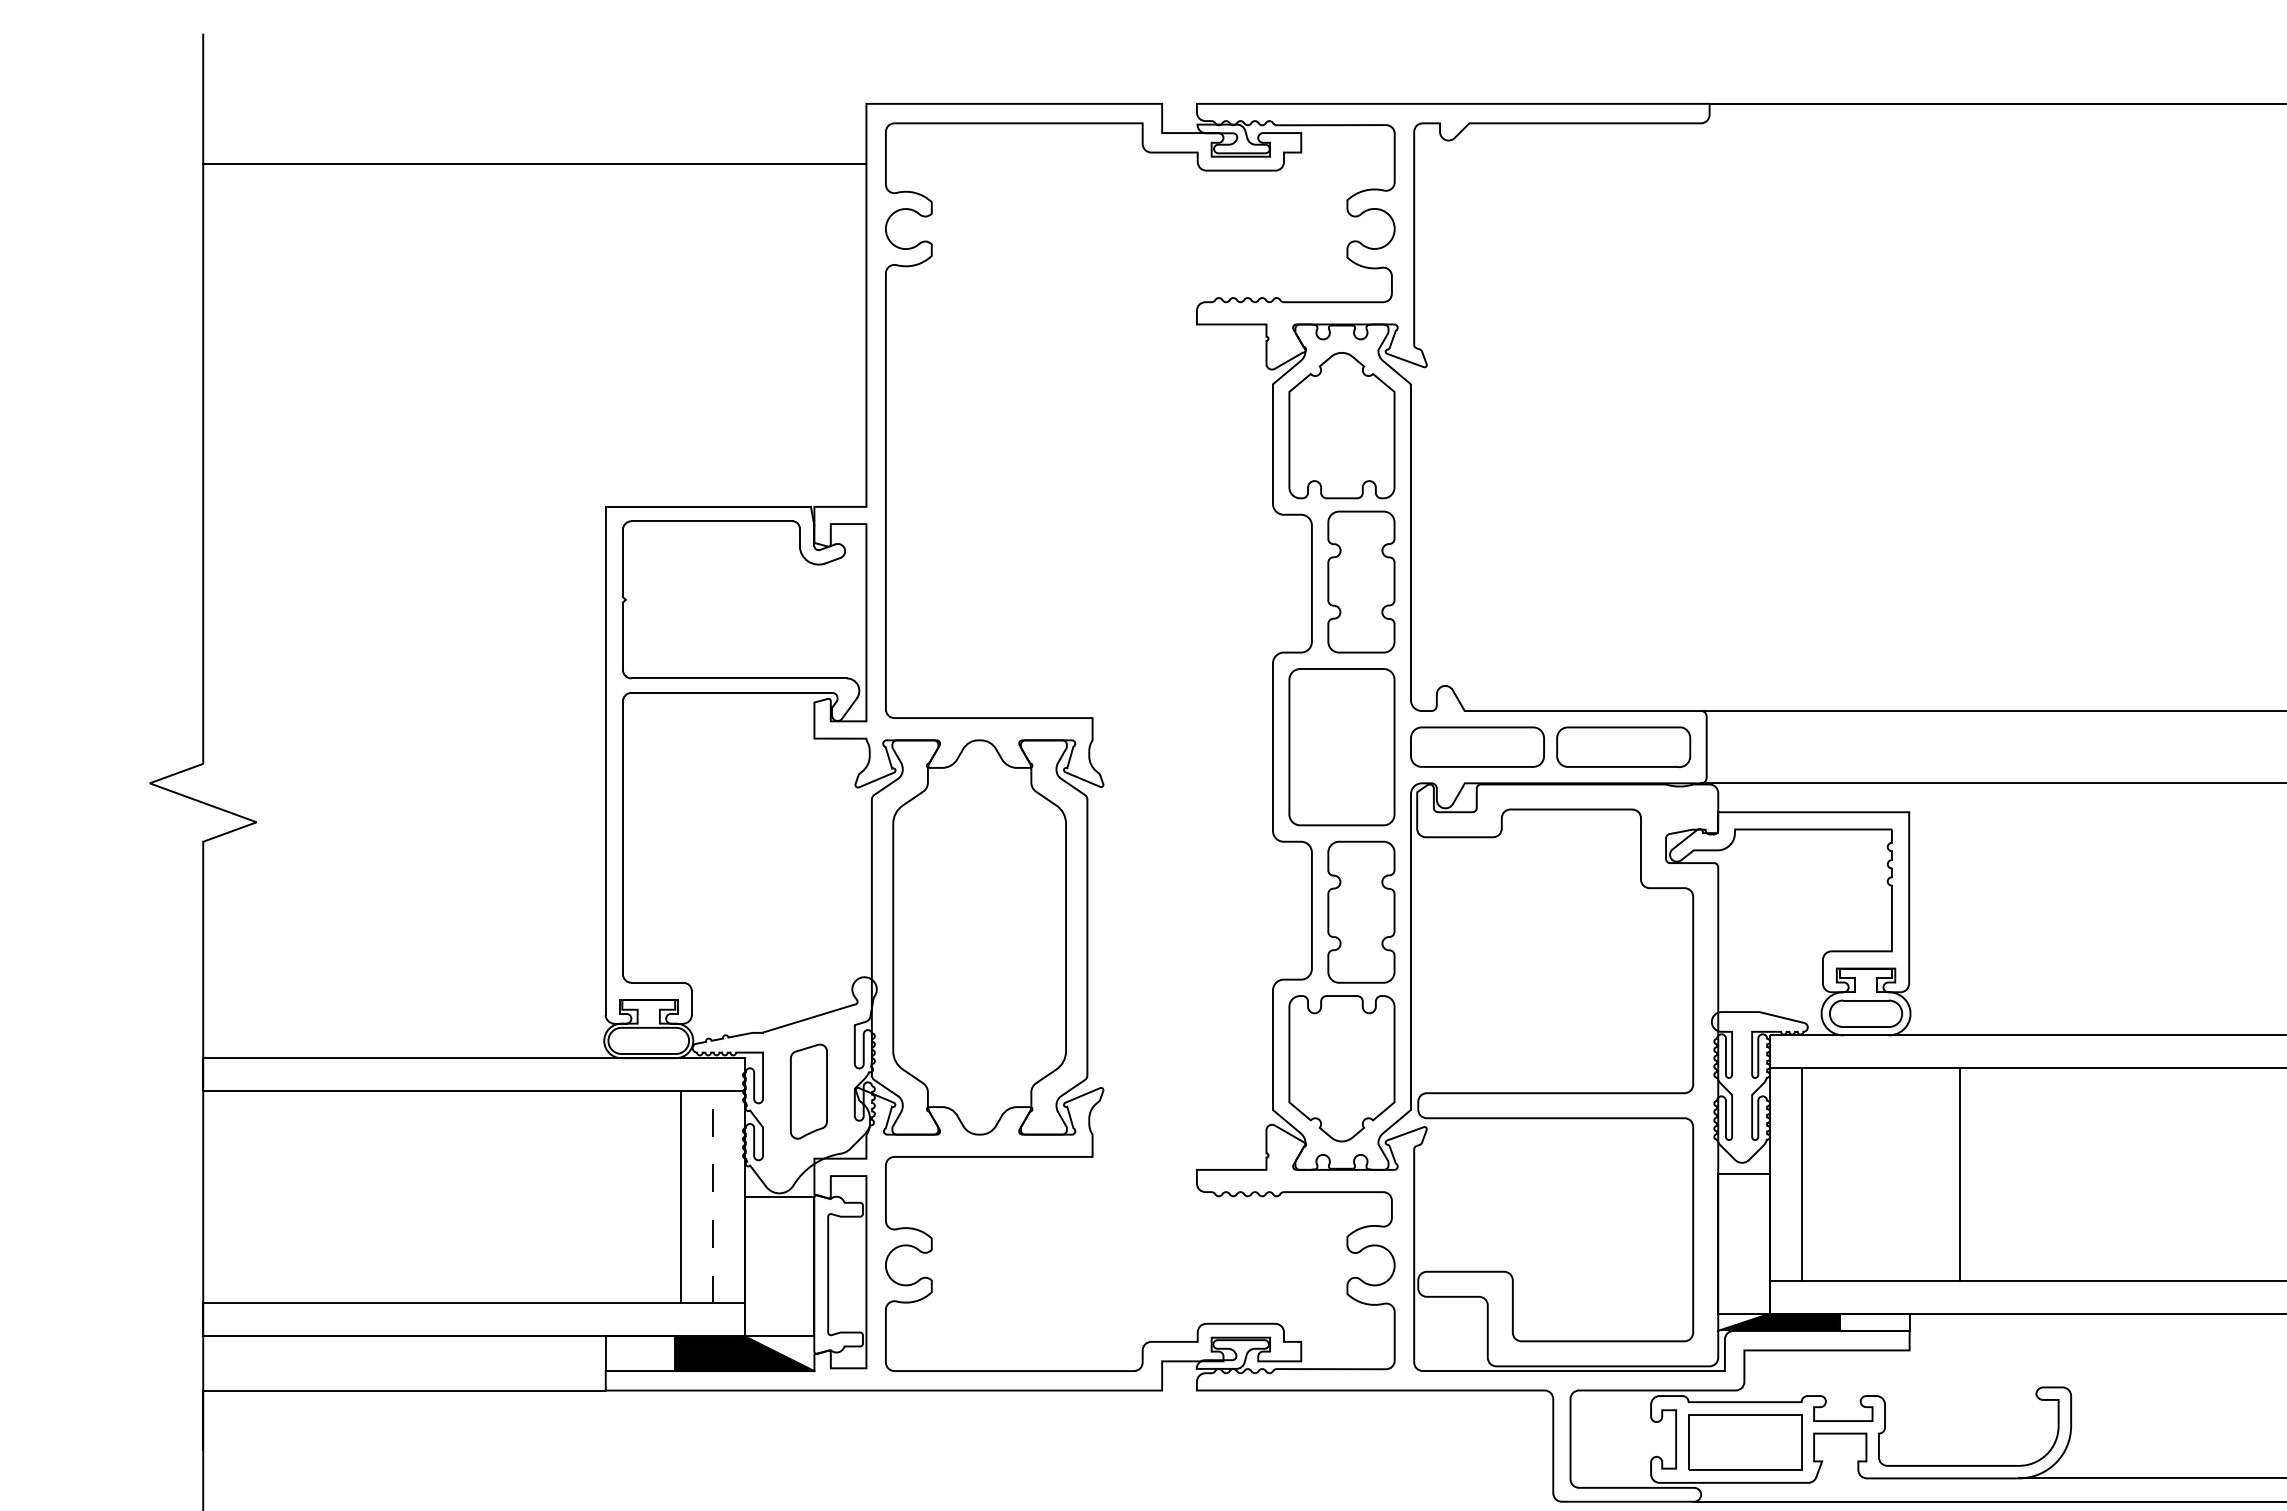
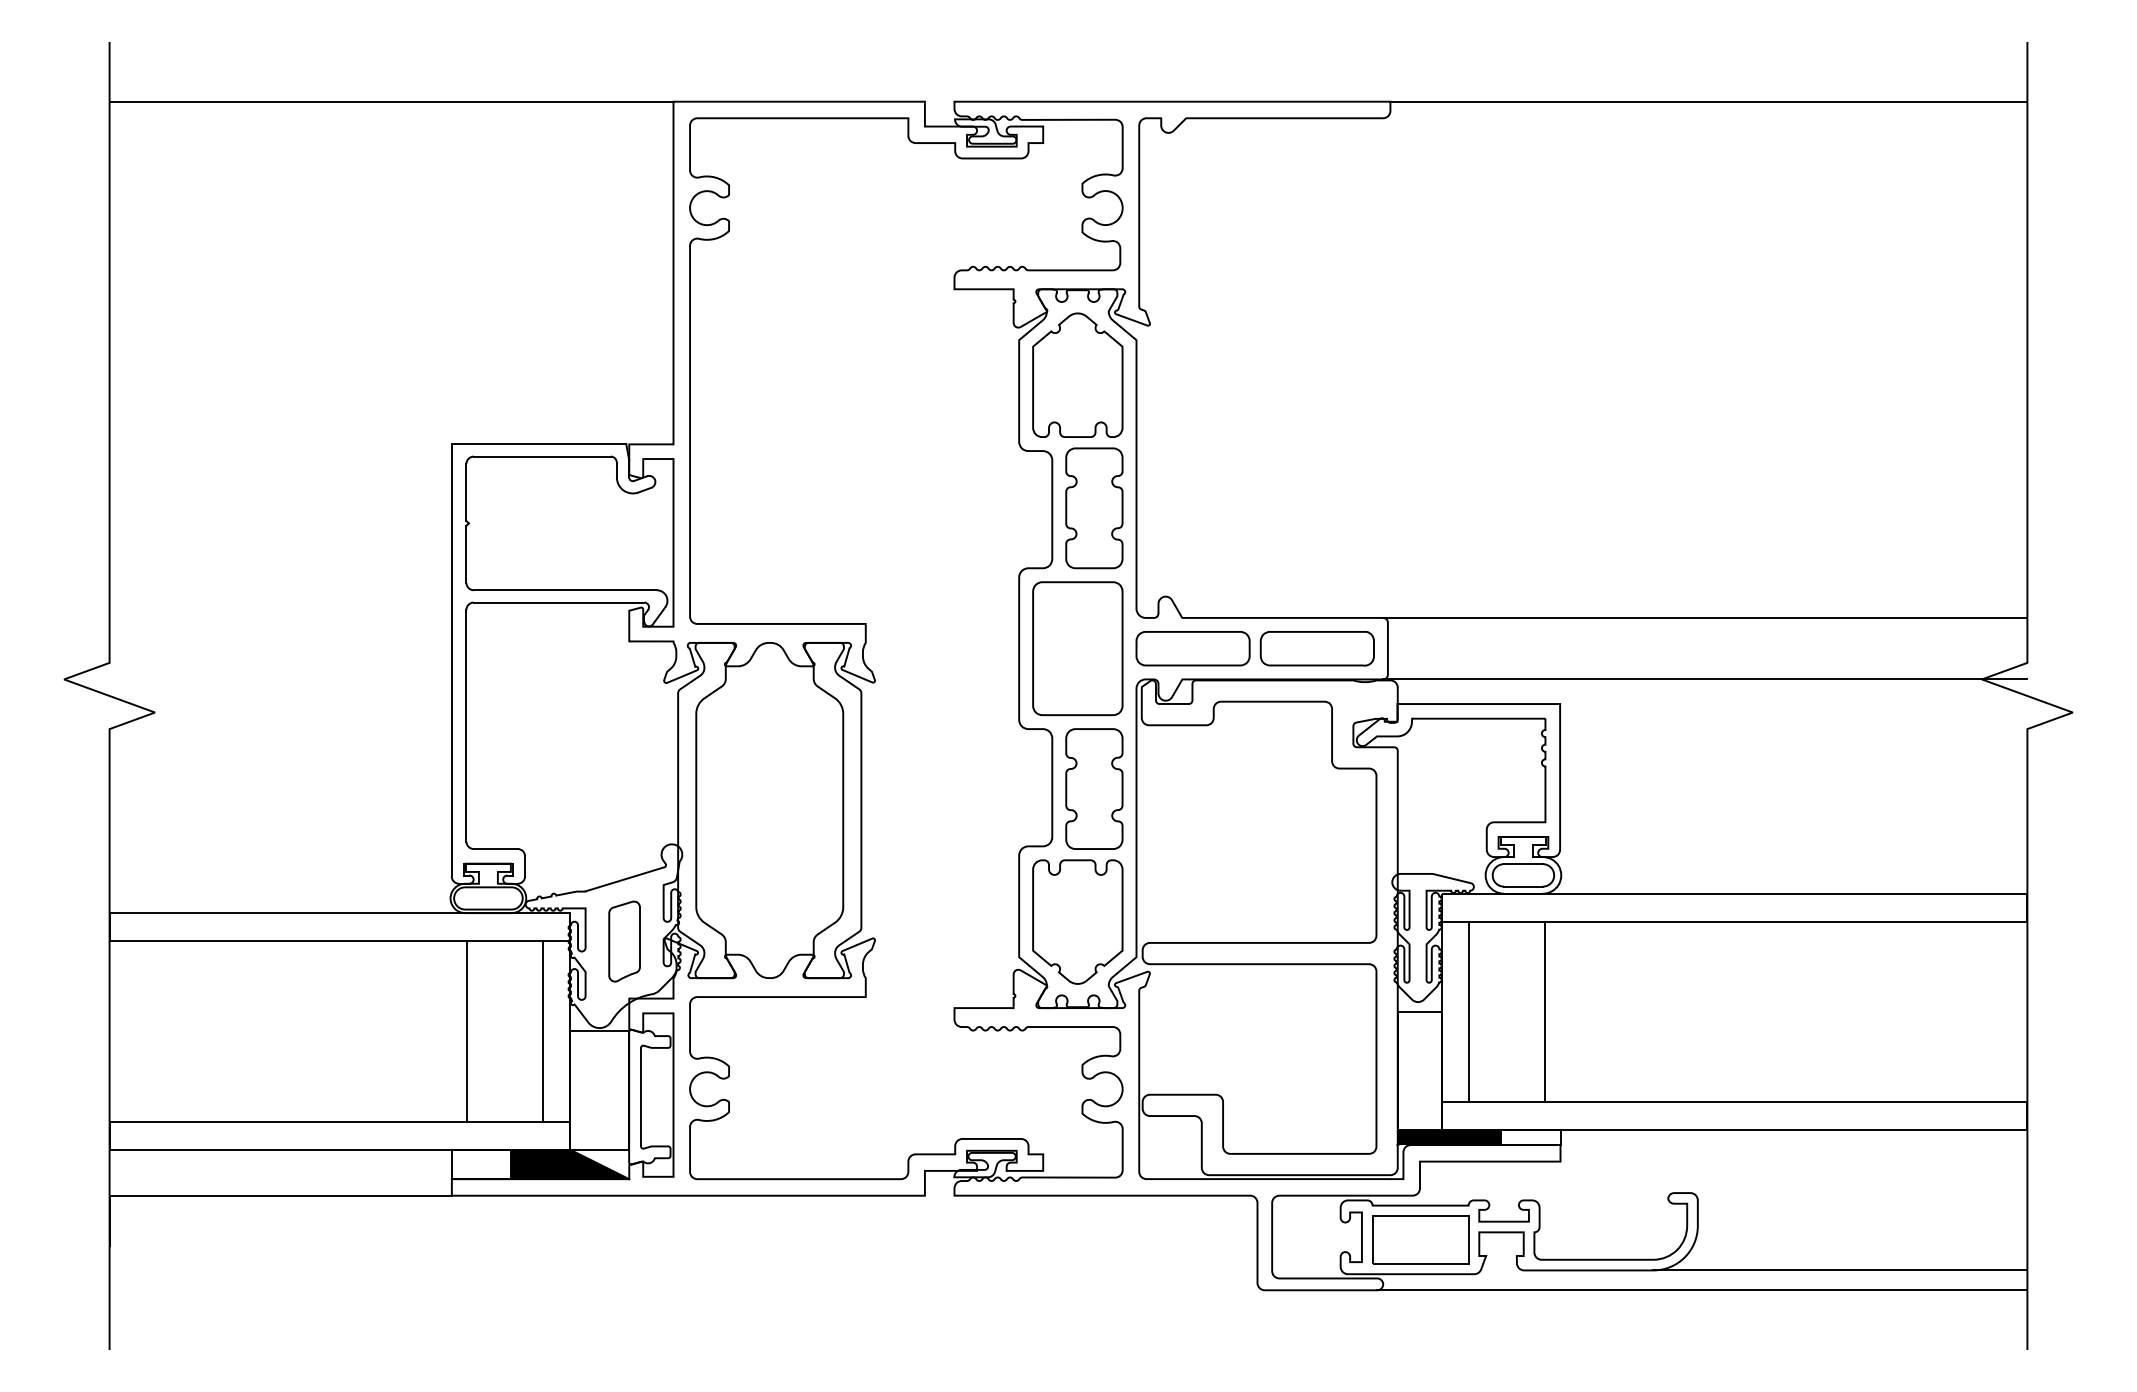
line: (534, 163) -> (391, 101), moved
line: (1960, 1173) -> (1545, 1011), moved
line: (680, 1196) -> (466, 1030), moved
line: (713, 1196) -> (543, 1030), dashed -> solid
fill: (1743, 1322) -> (1419, 1137), added

